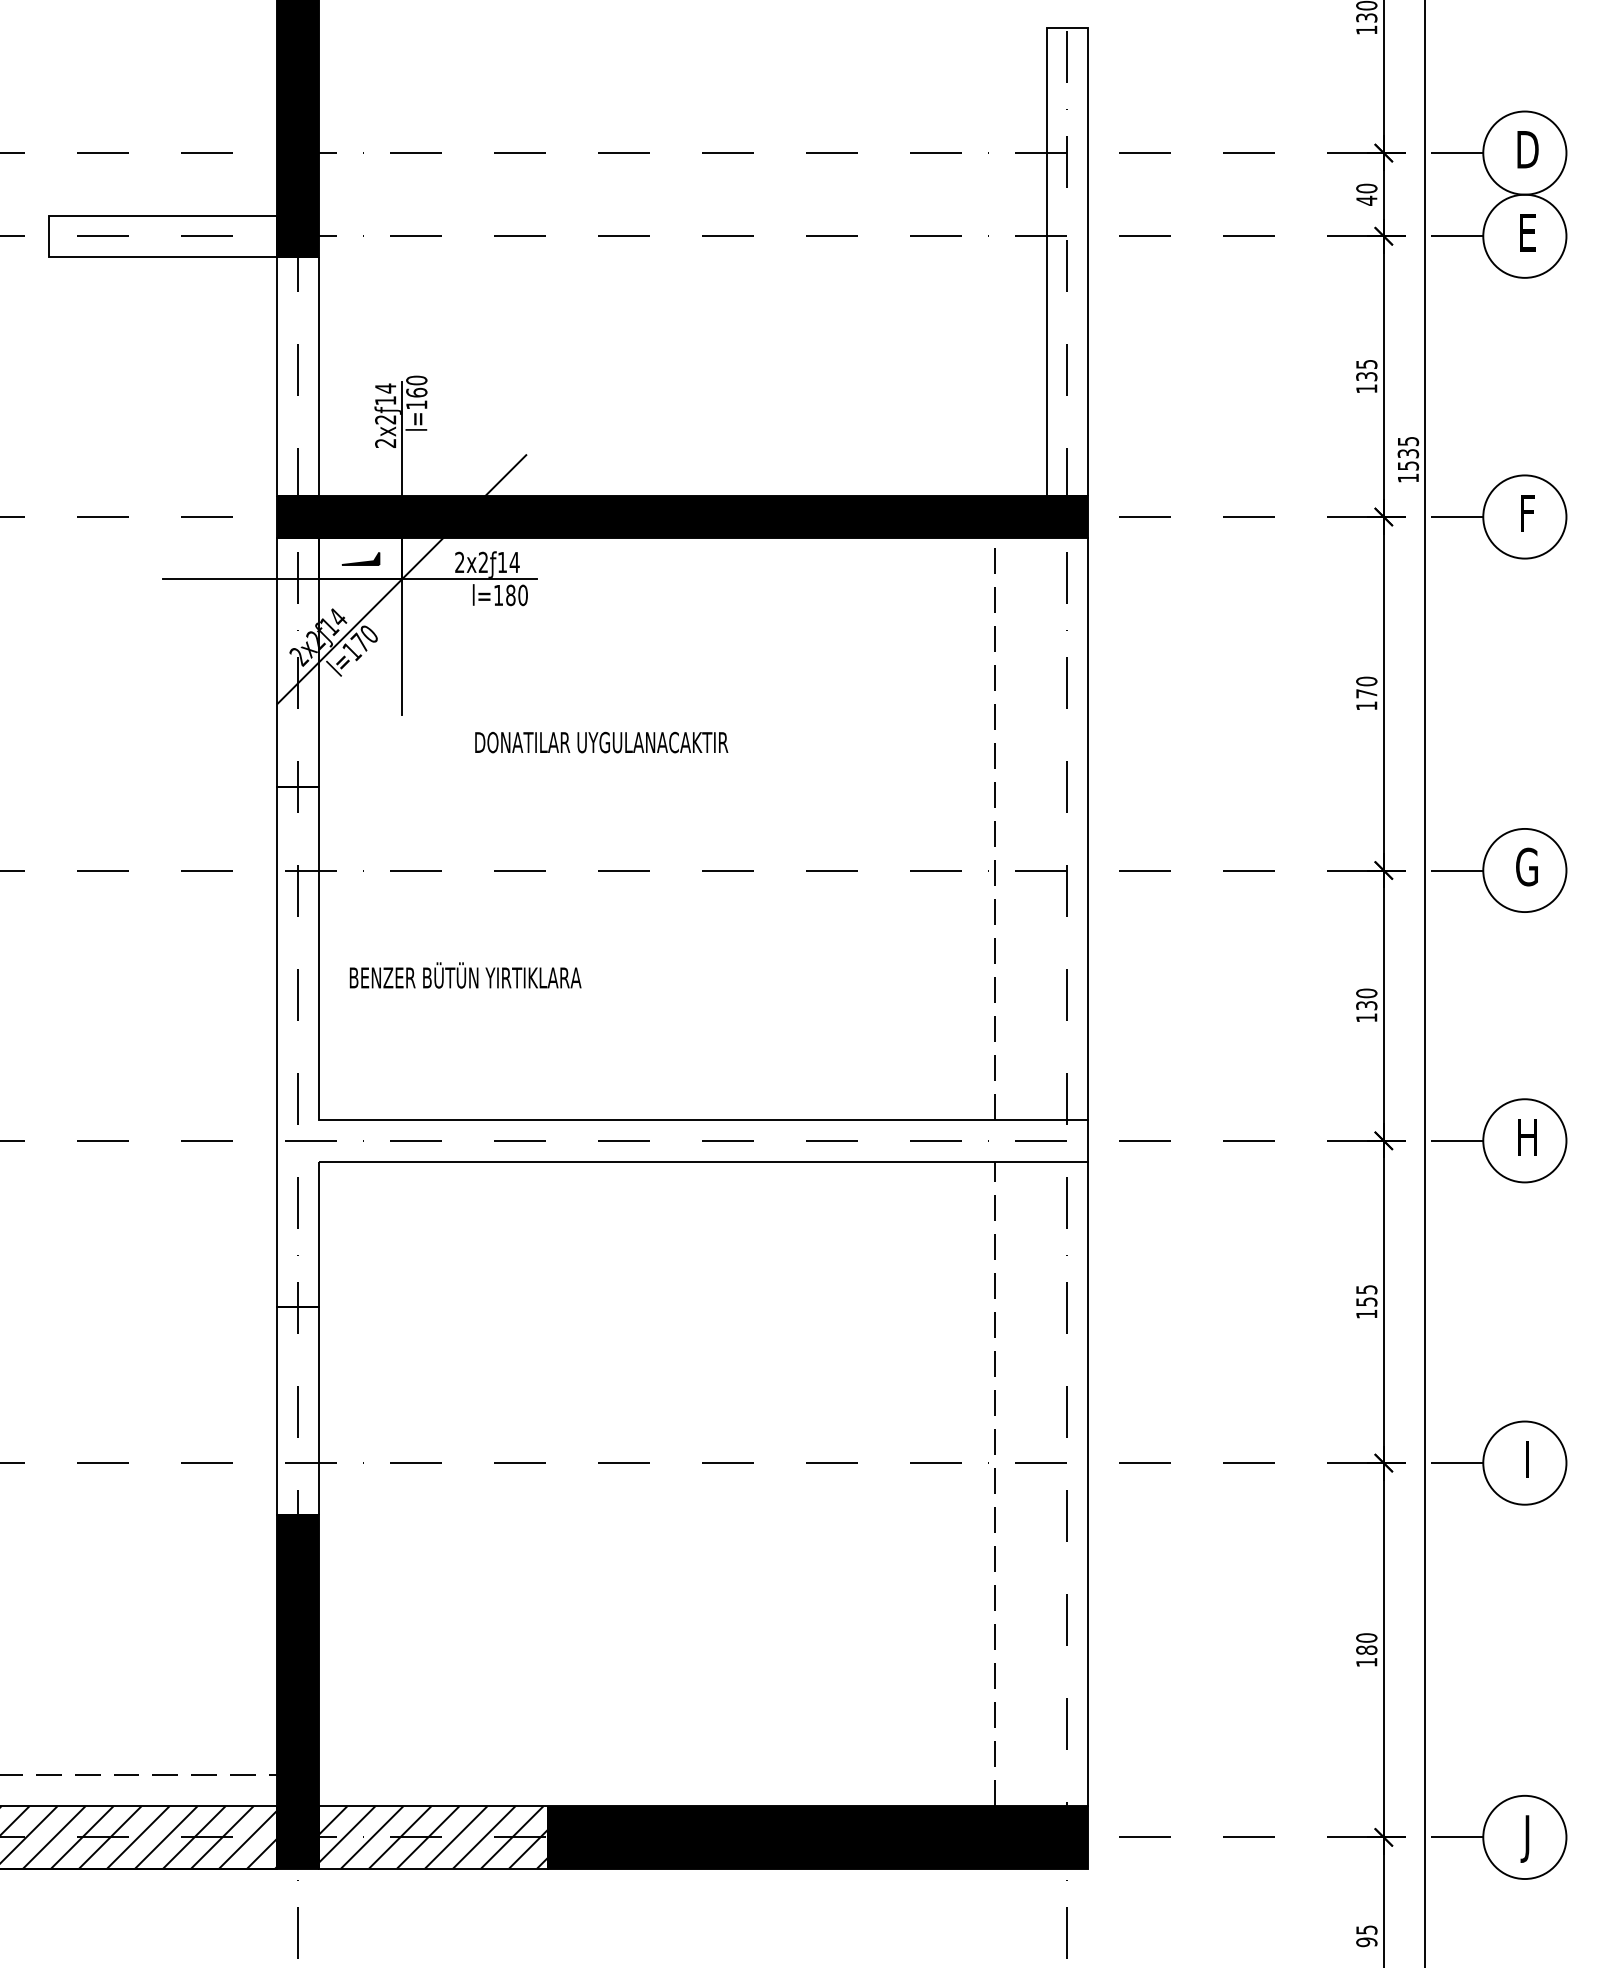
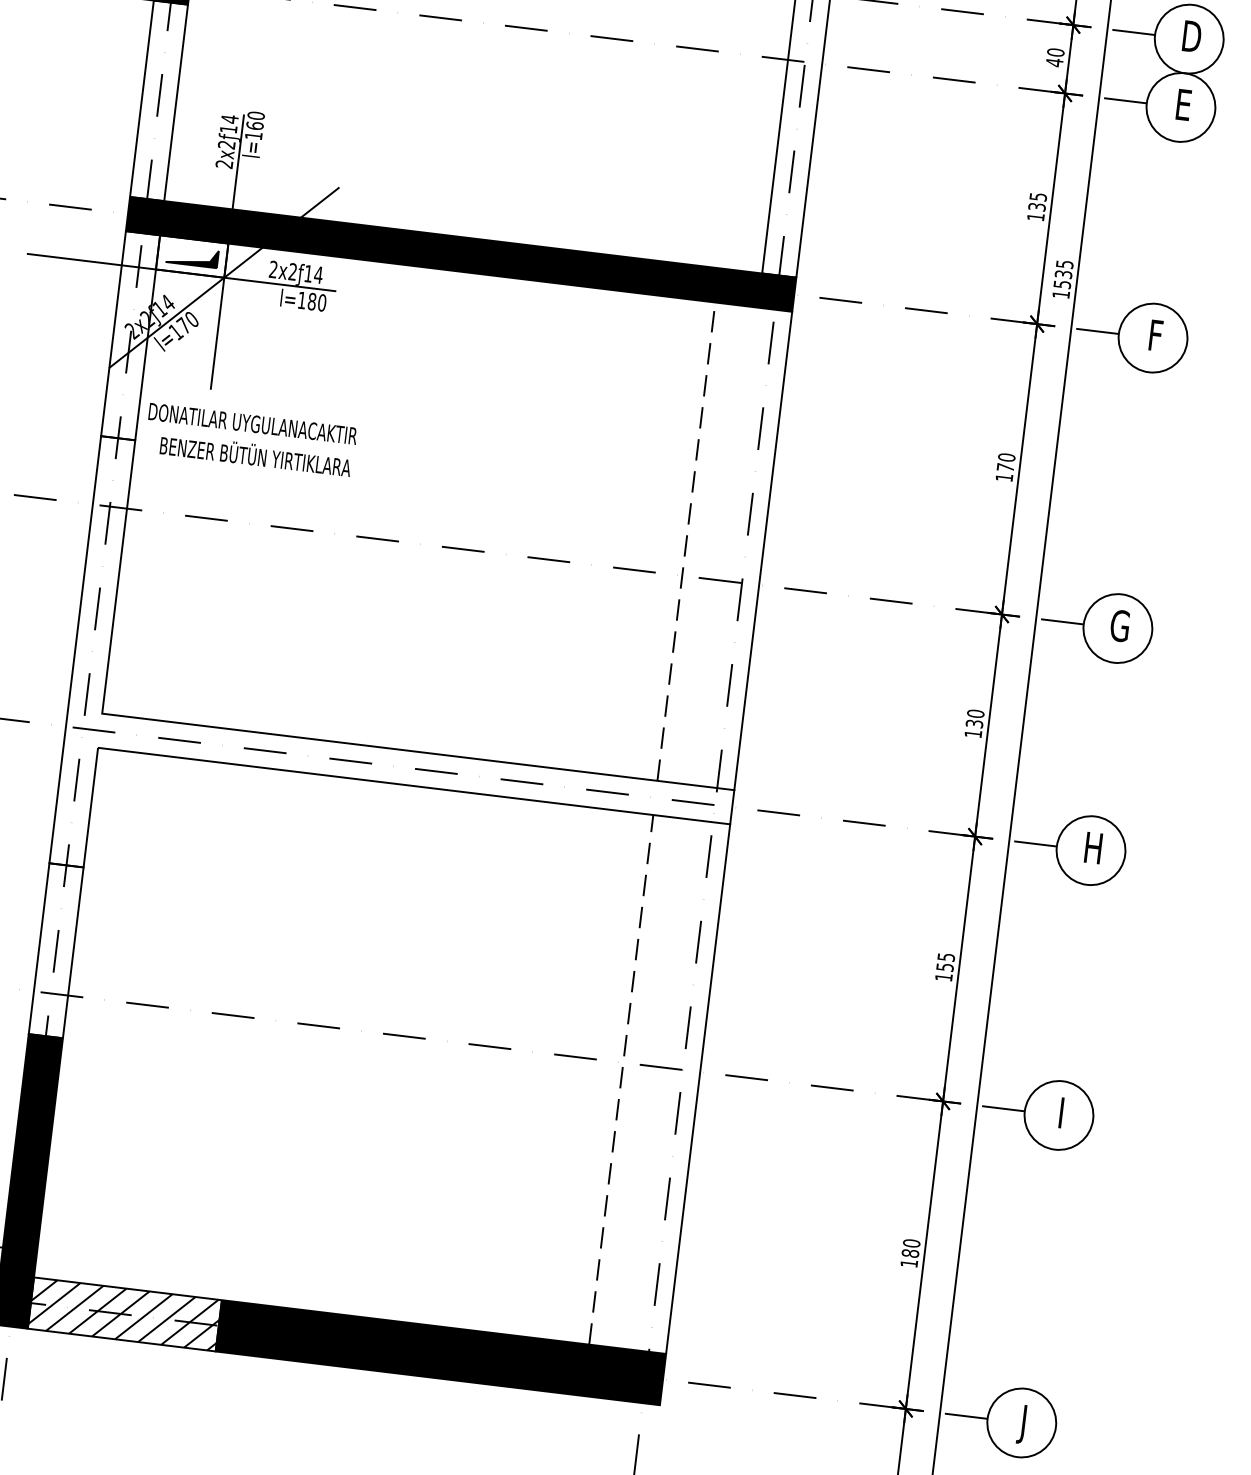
part: (360, 558) -> (192, 256), size x1.67
text: (601, 742) -> (252, 423), moved
text: (465, 975) -> (255, 455), moved

